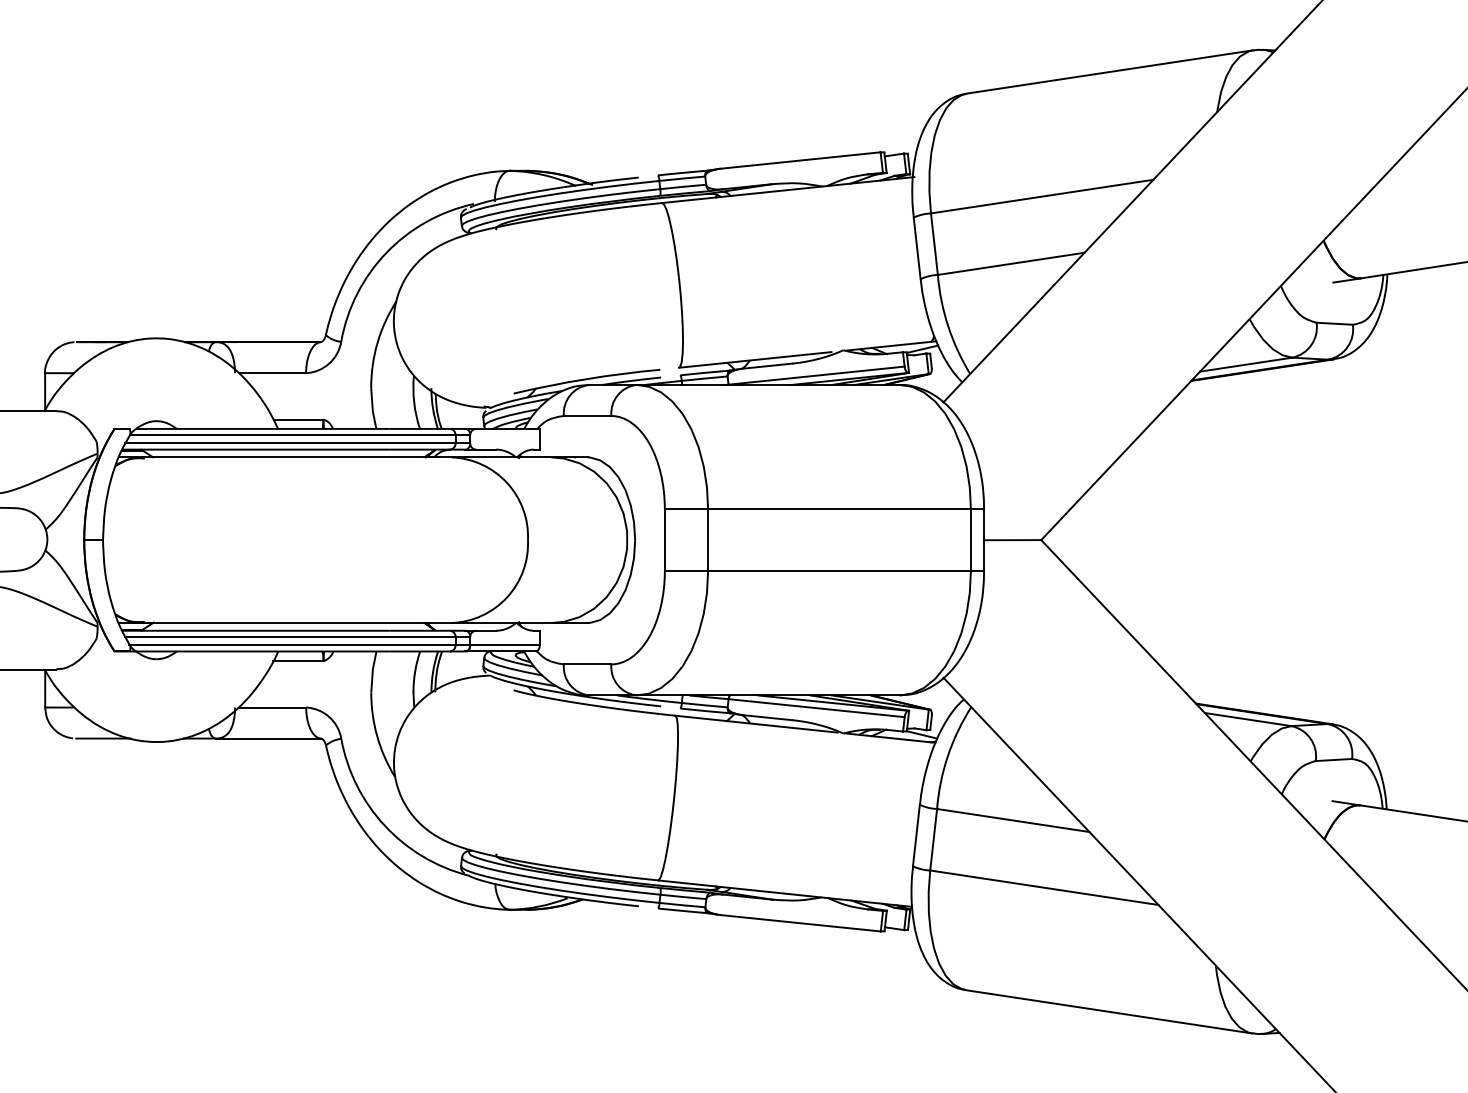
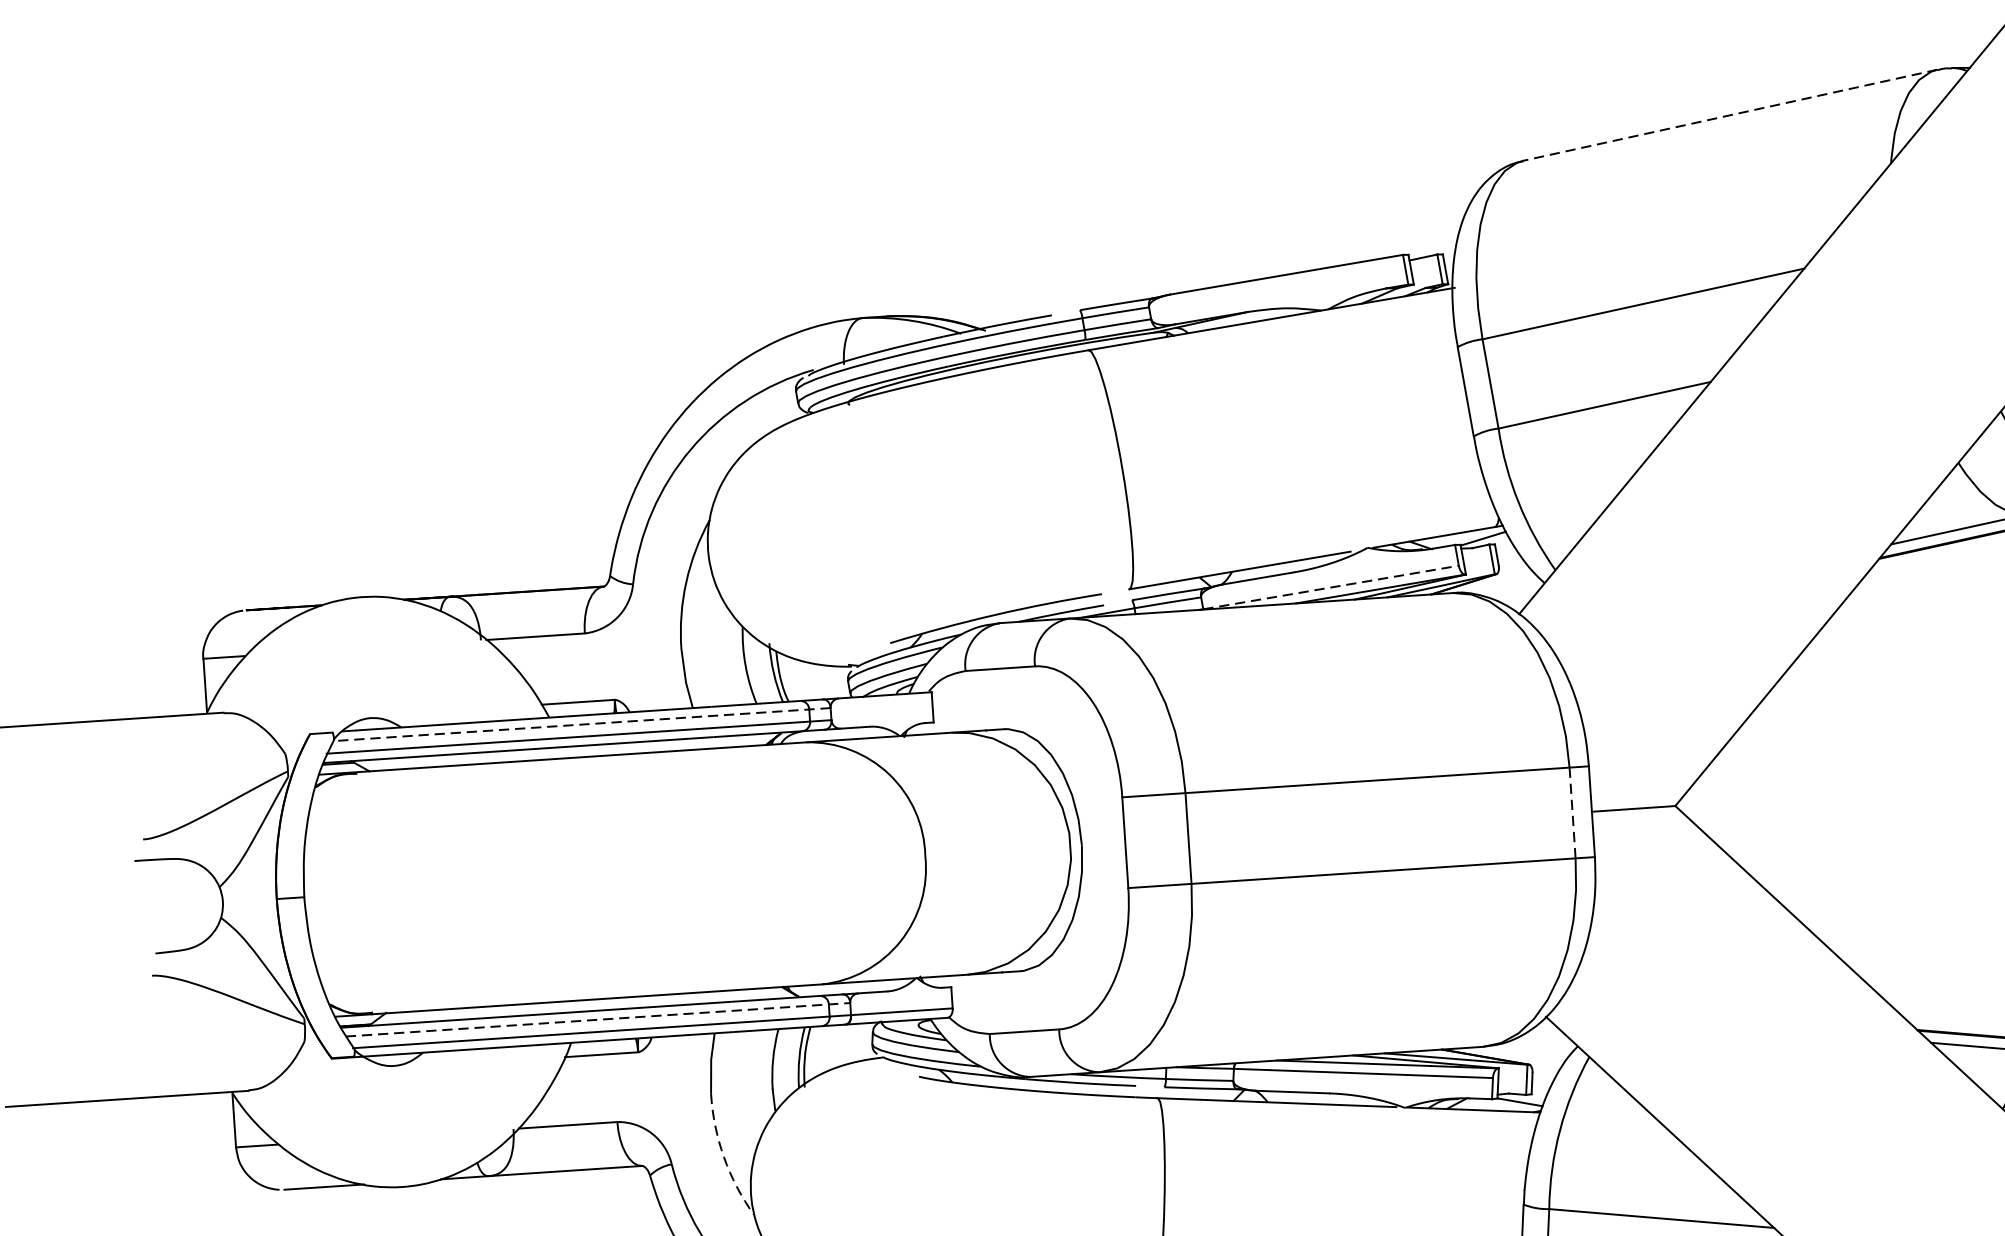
line: (1109, 71) -> (1729, 114), solid -> dashed
line: (817, 375) -> (1332, 587), solid -> dashed
line: (299, 435) -> (581, 725), solid -> dashed
line: (970, 540) -> (1572, 813), solid -> dashed
line: (297, 636) -> (597, 1019), solid -> dashed
arc: (377, 736) -> (724, 1157), solid -> dashed

